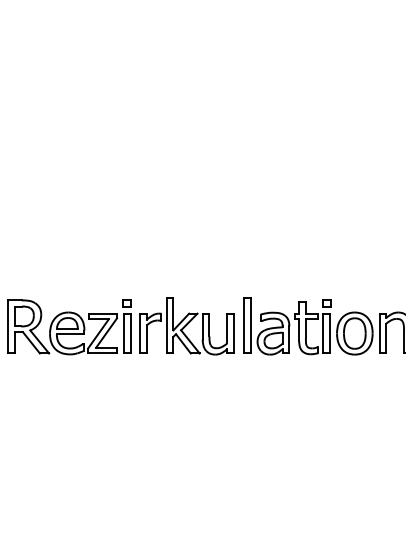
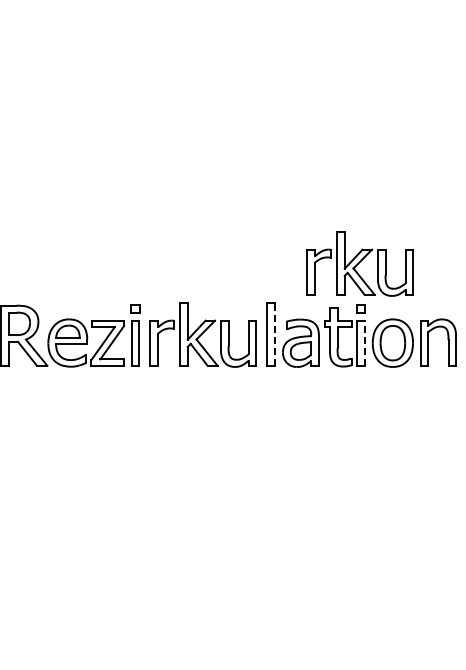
part: (325, 263) -> (359, 263), added
line: (250, 324) -> (275, 333), solid -> dashed
line: (329, 333) -> (364, 343), solid -> dashed

